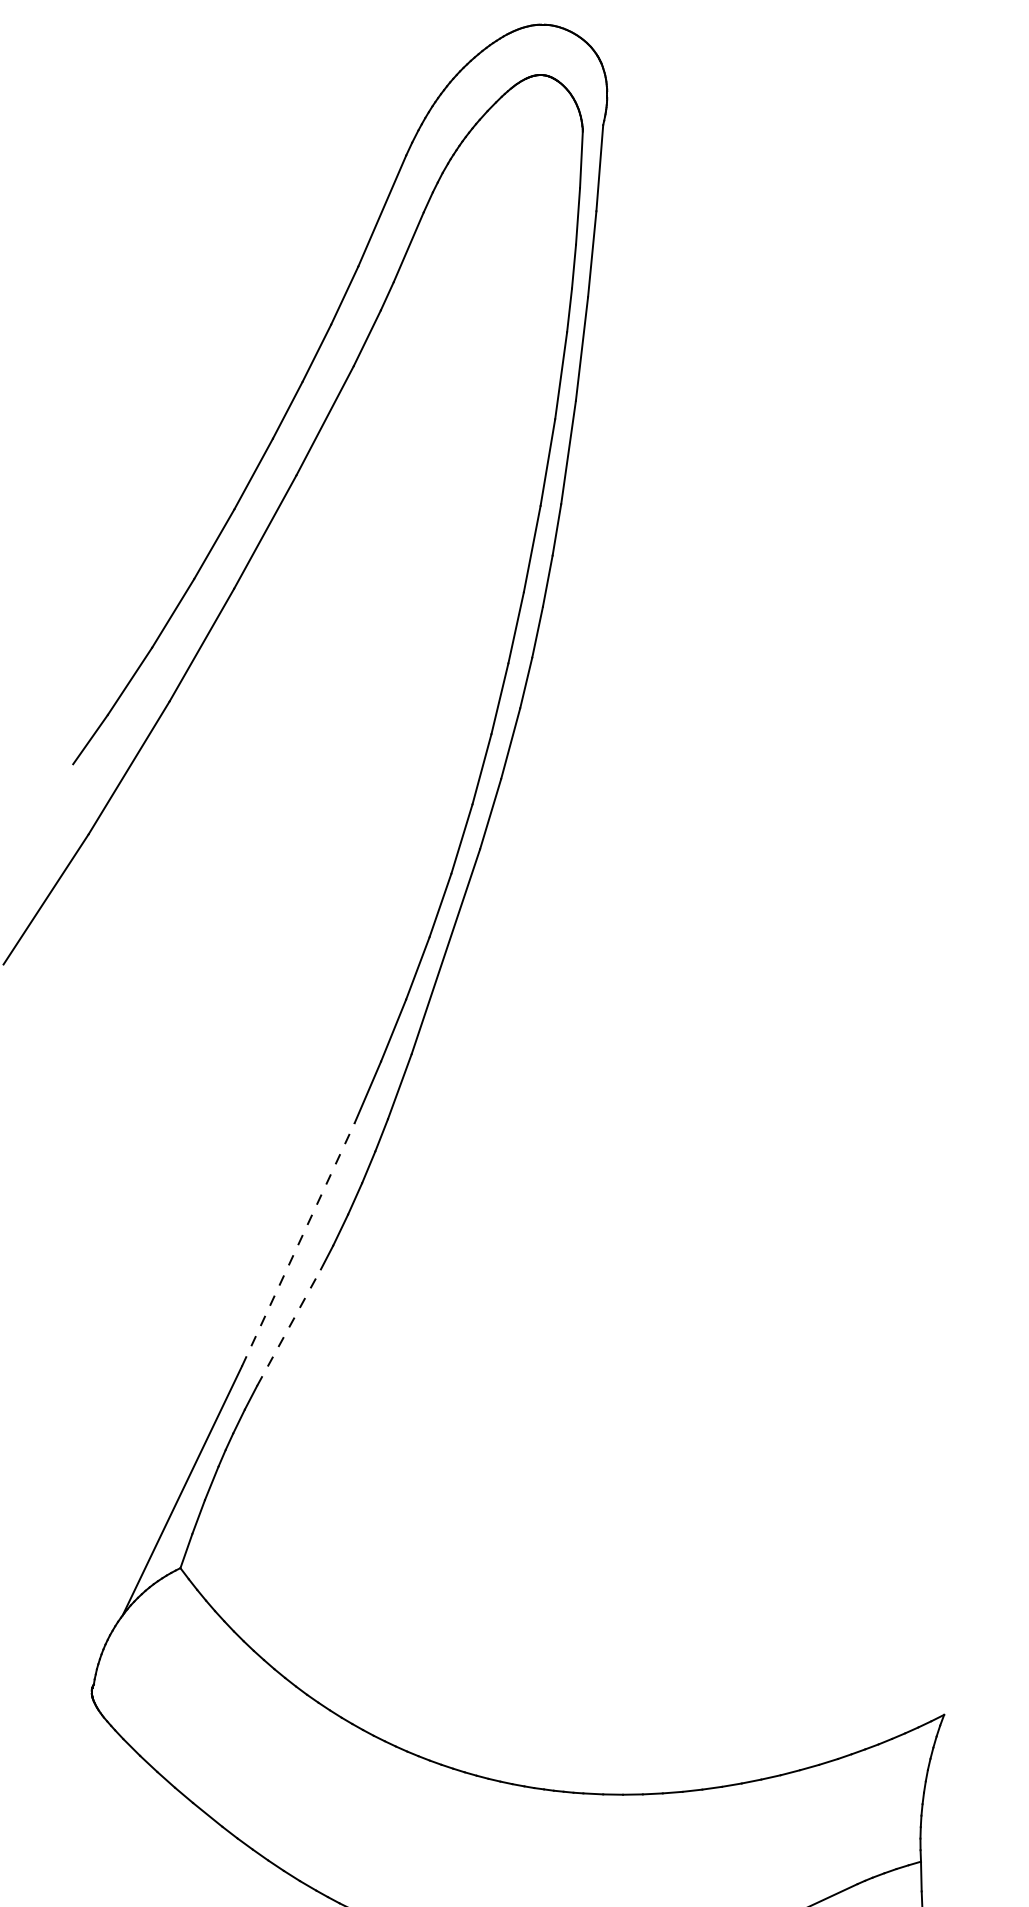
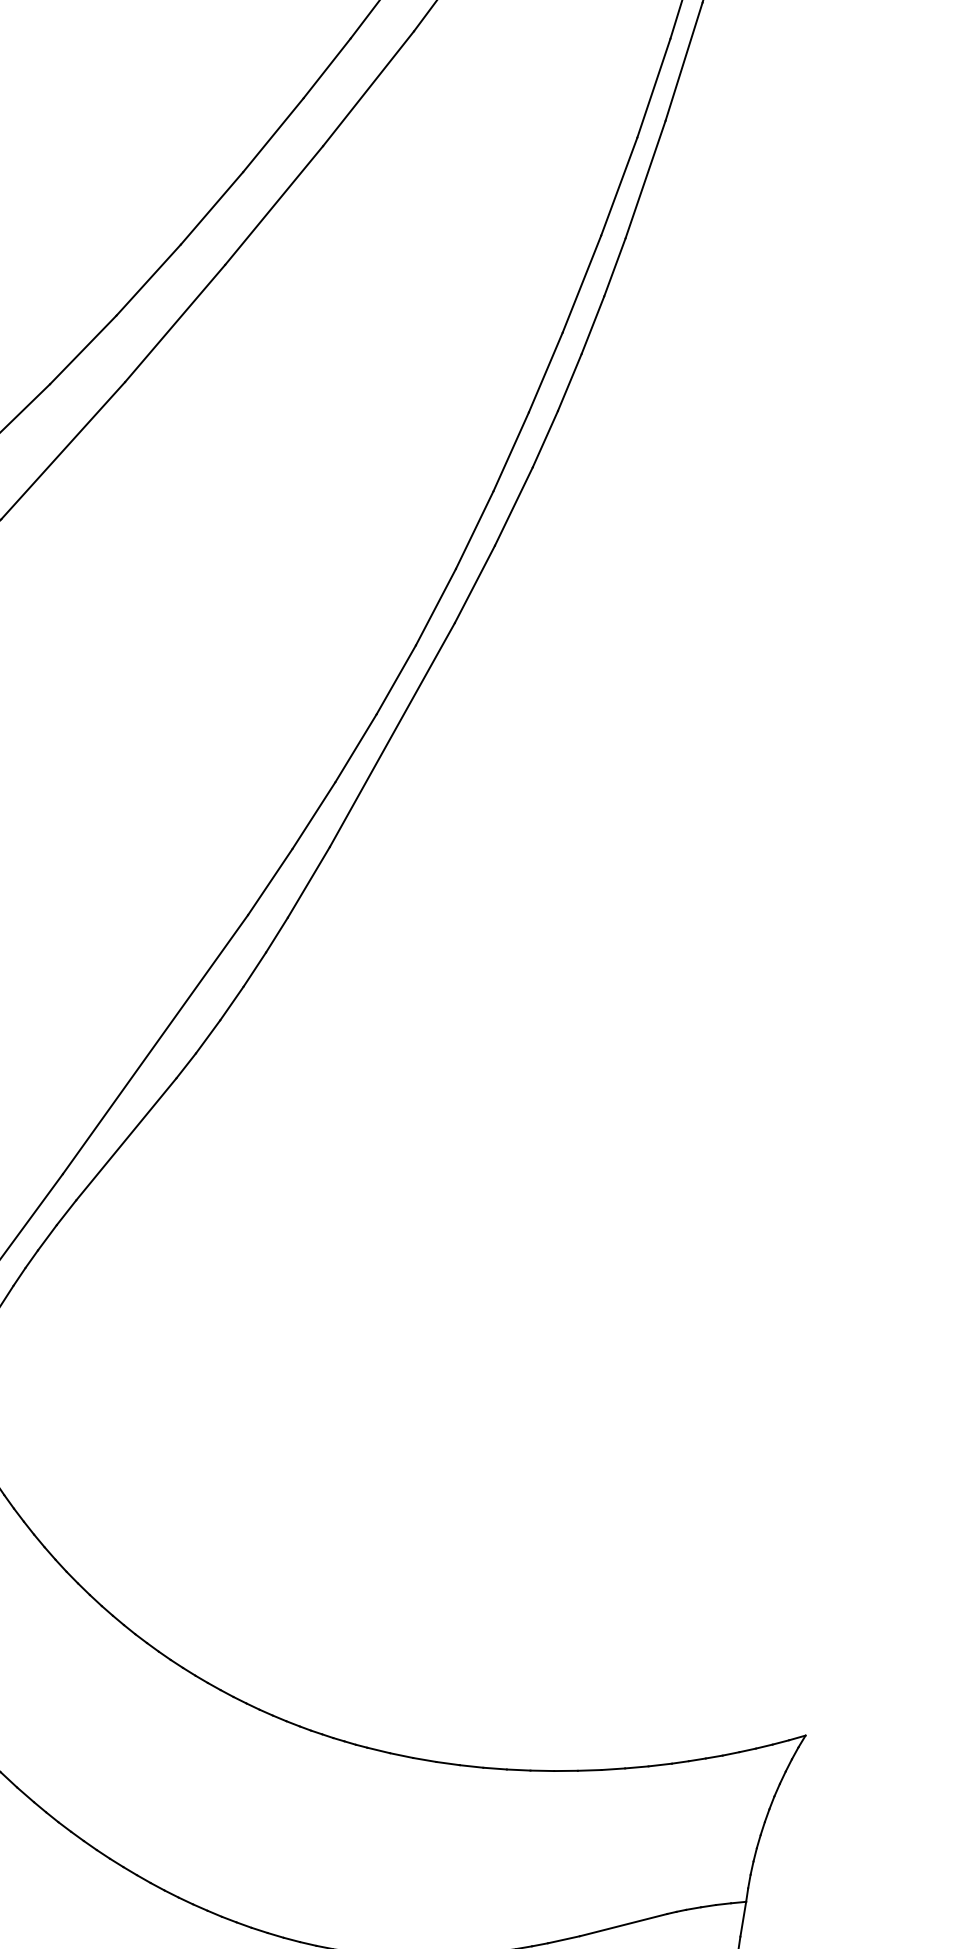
line: (298, 1244) -> (155, 1044), dashed -> solid
line: (289, 1327) -> (126, 1139), dashed -> solid

